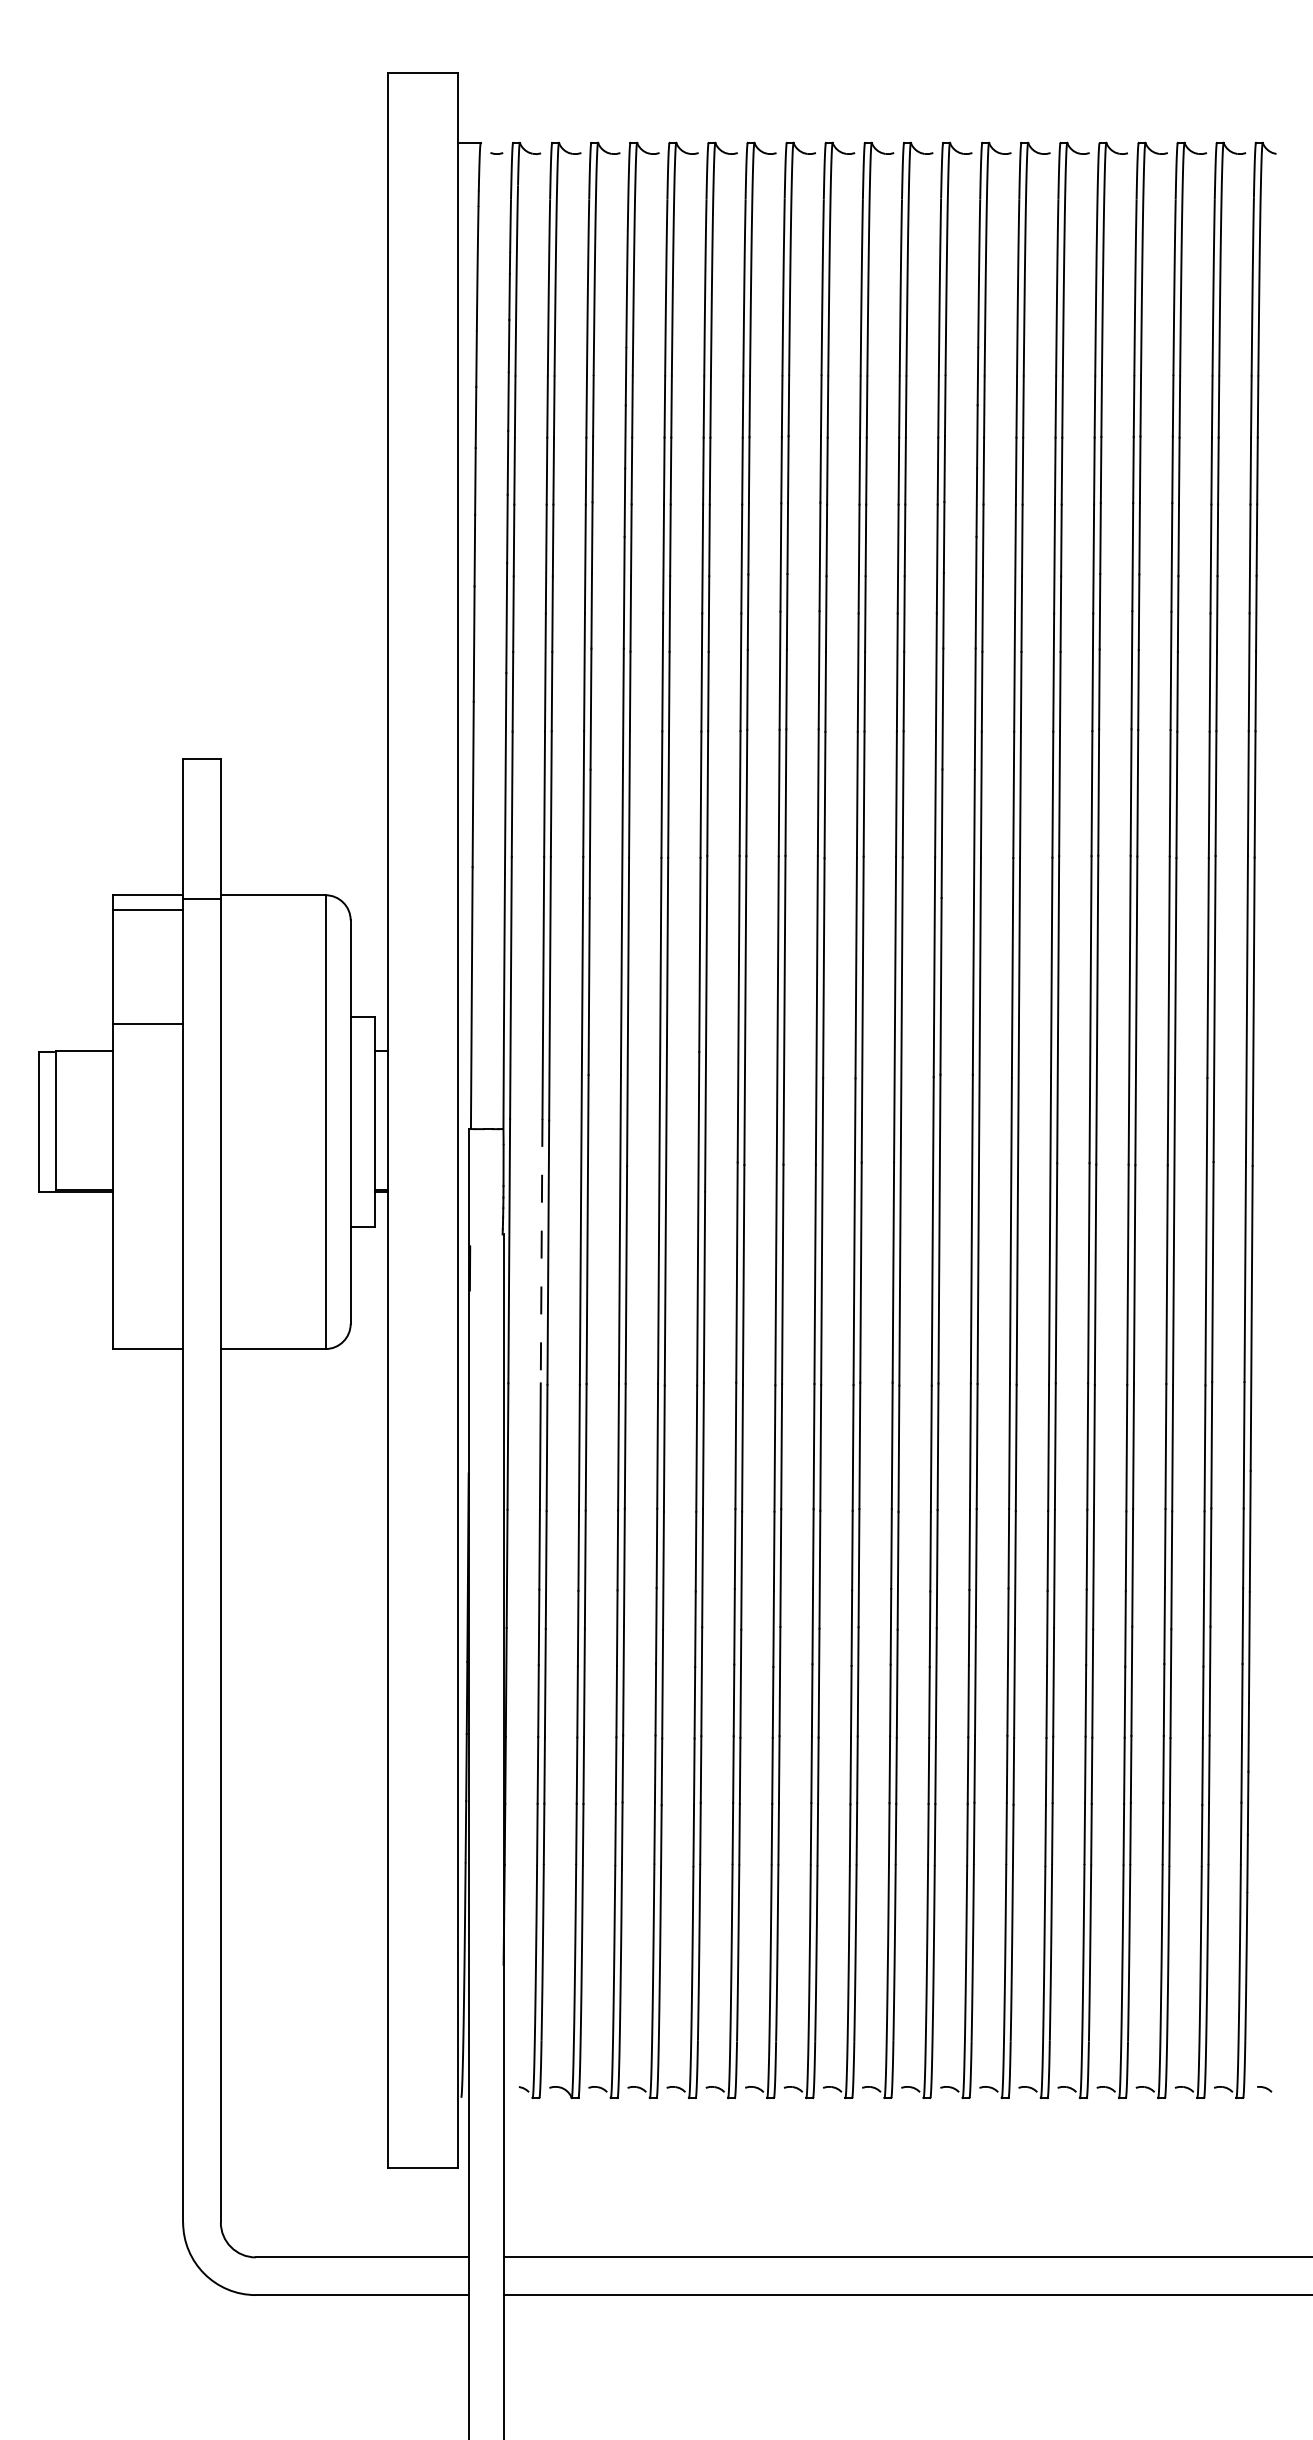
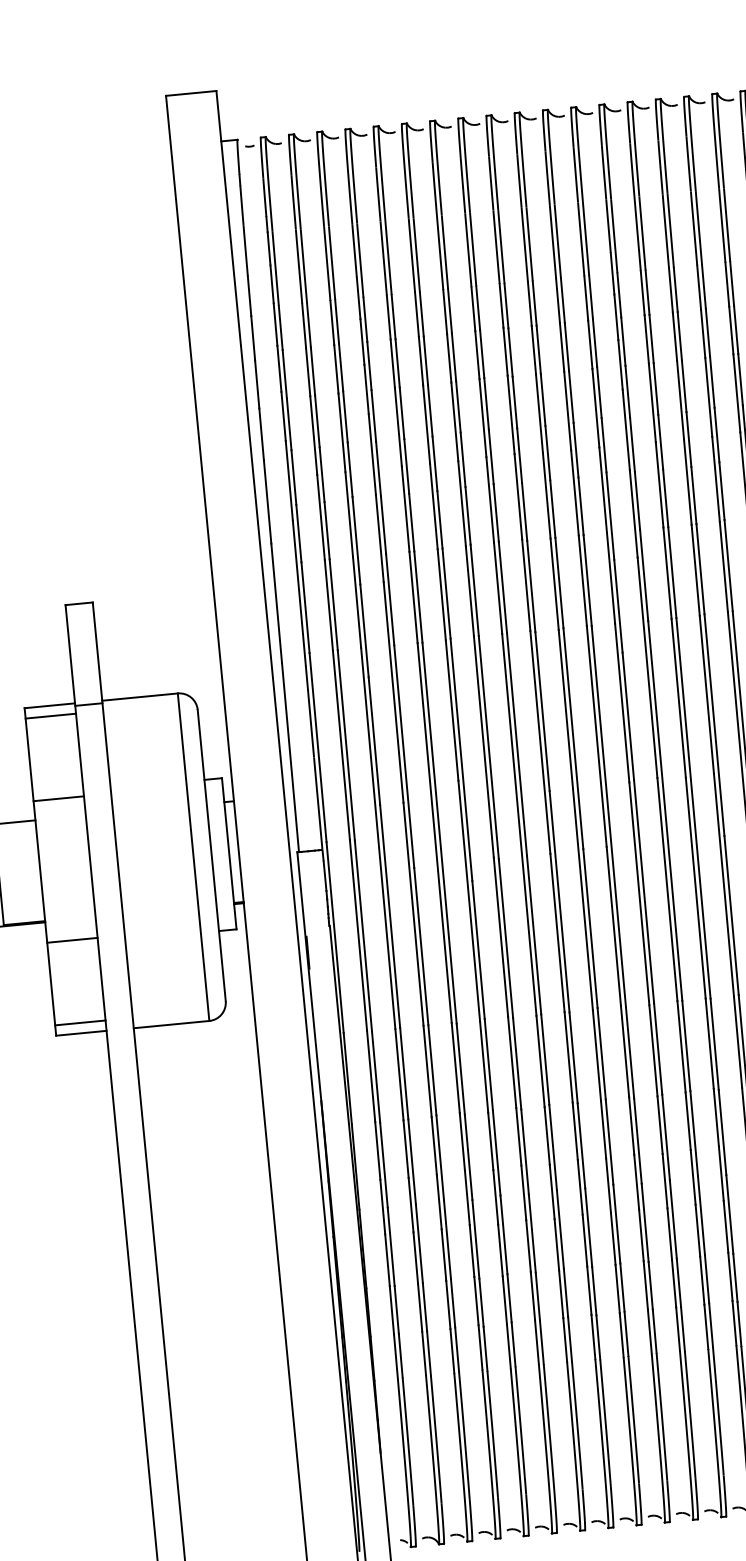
line: (148, 1220) -> (72, 940), added
line: (541, 1251) -> (358, 935), dashed -> solid
line: (148, 1334) -> (80, 1022), added

